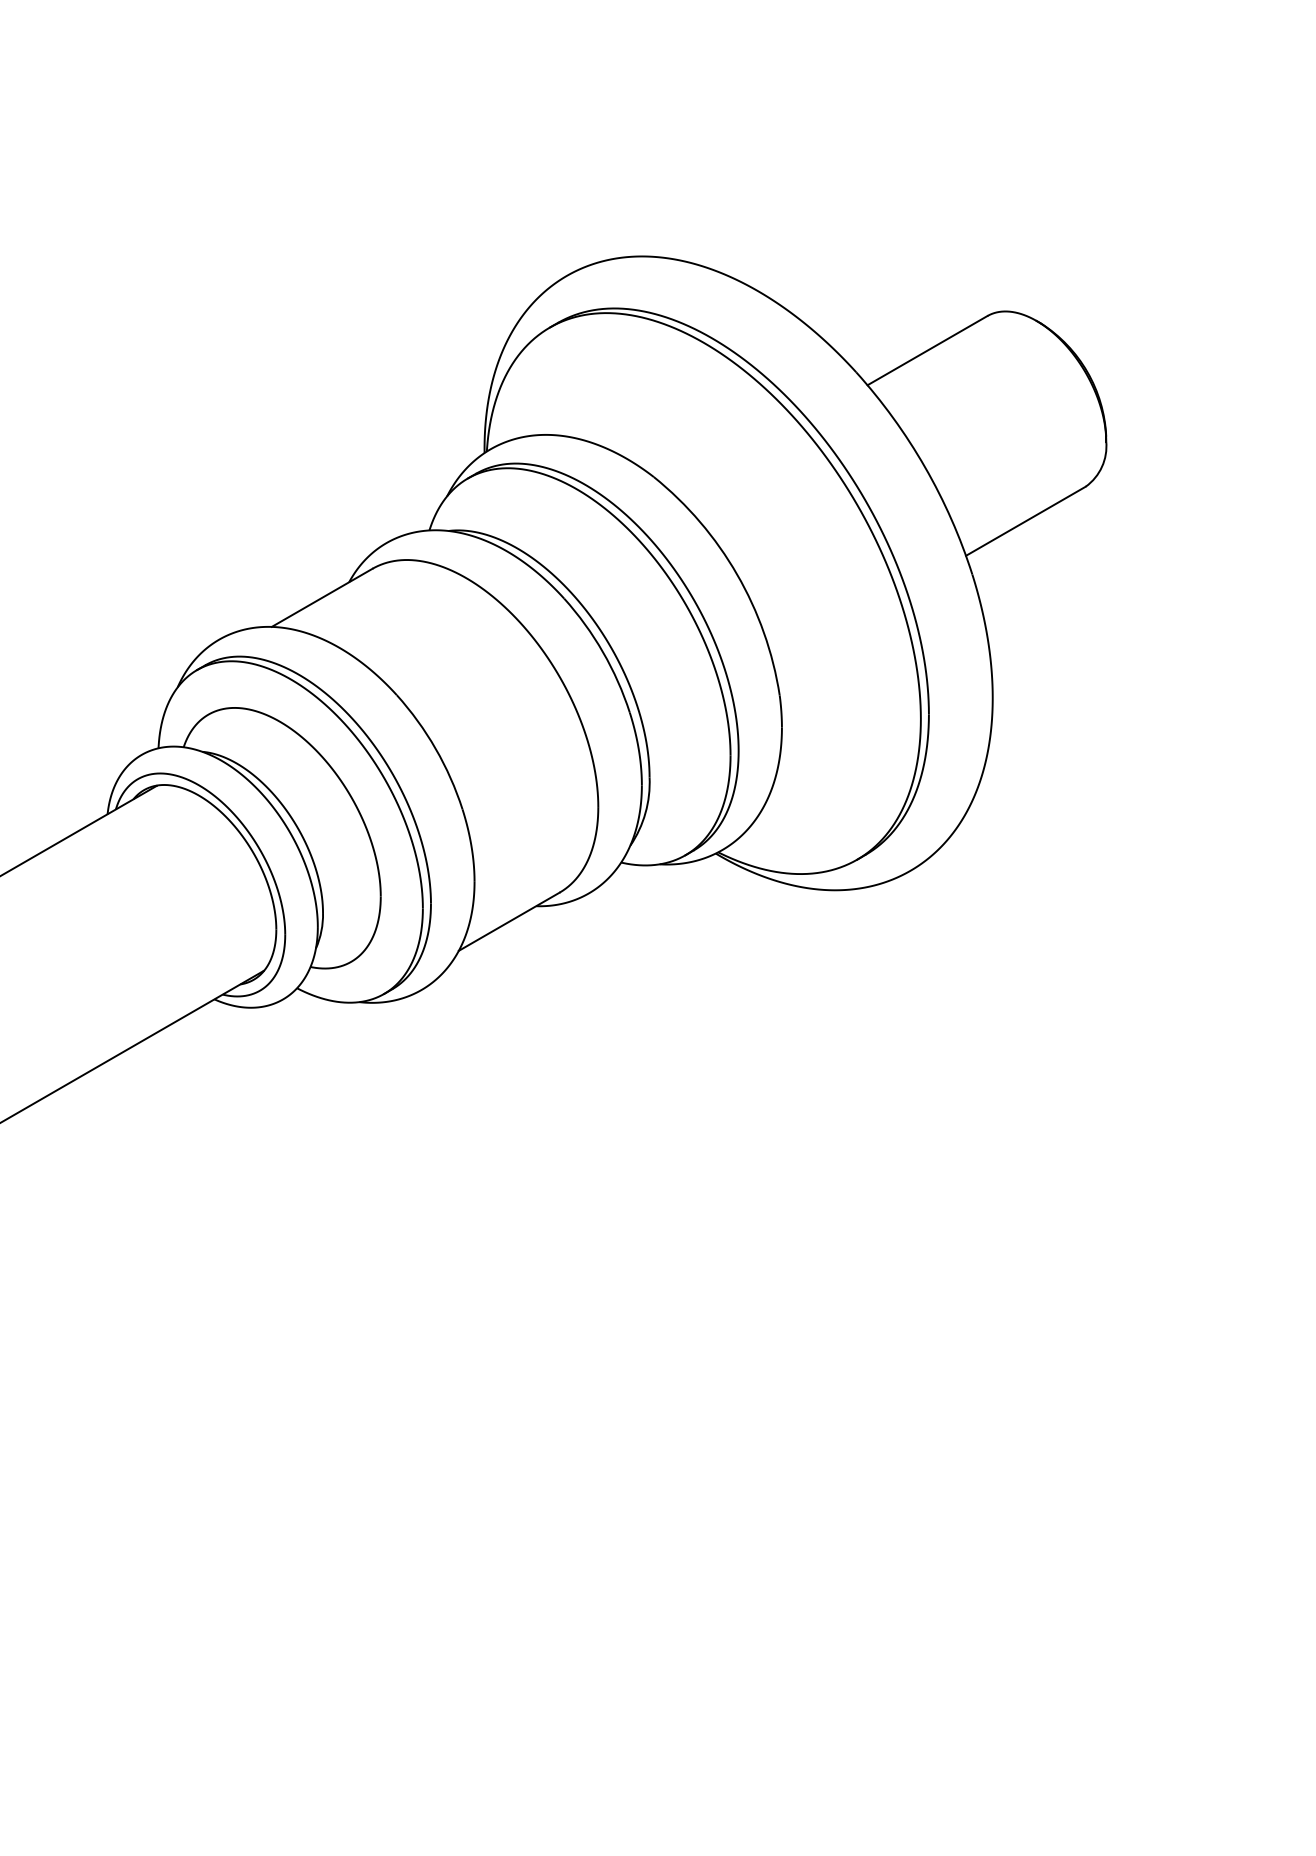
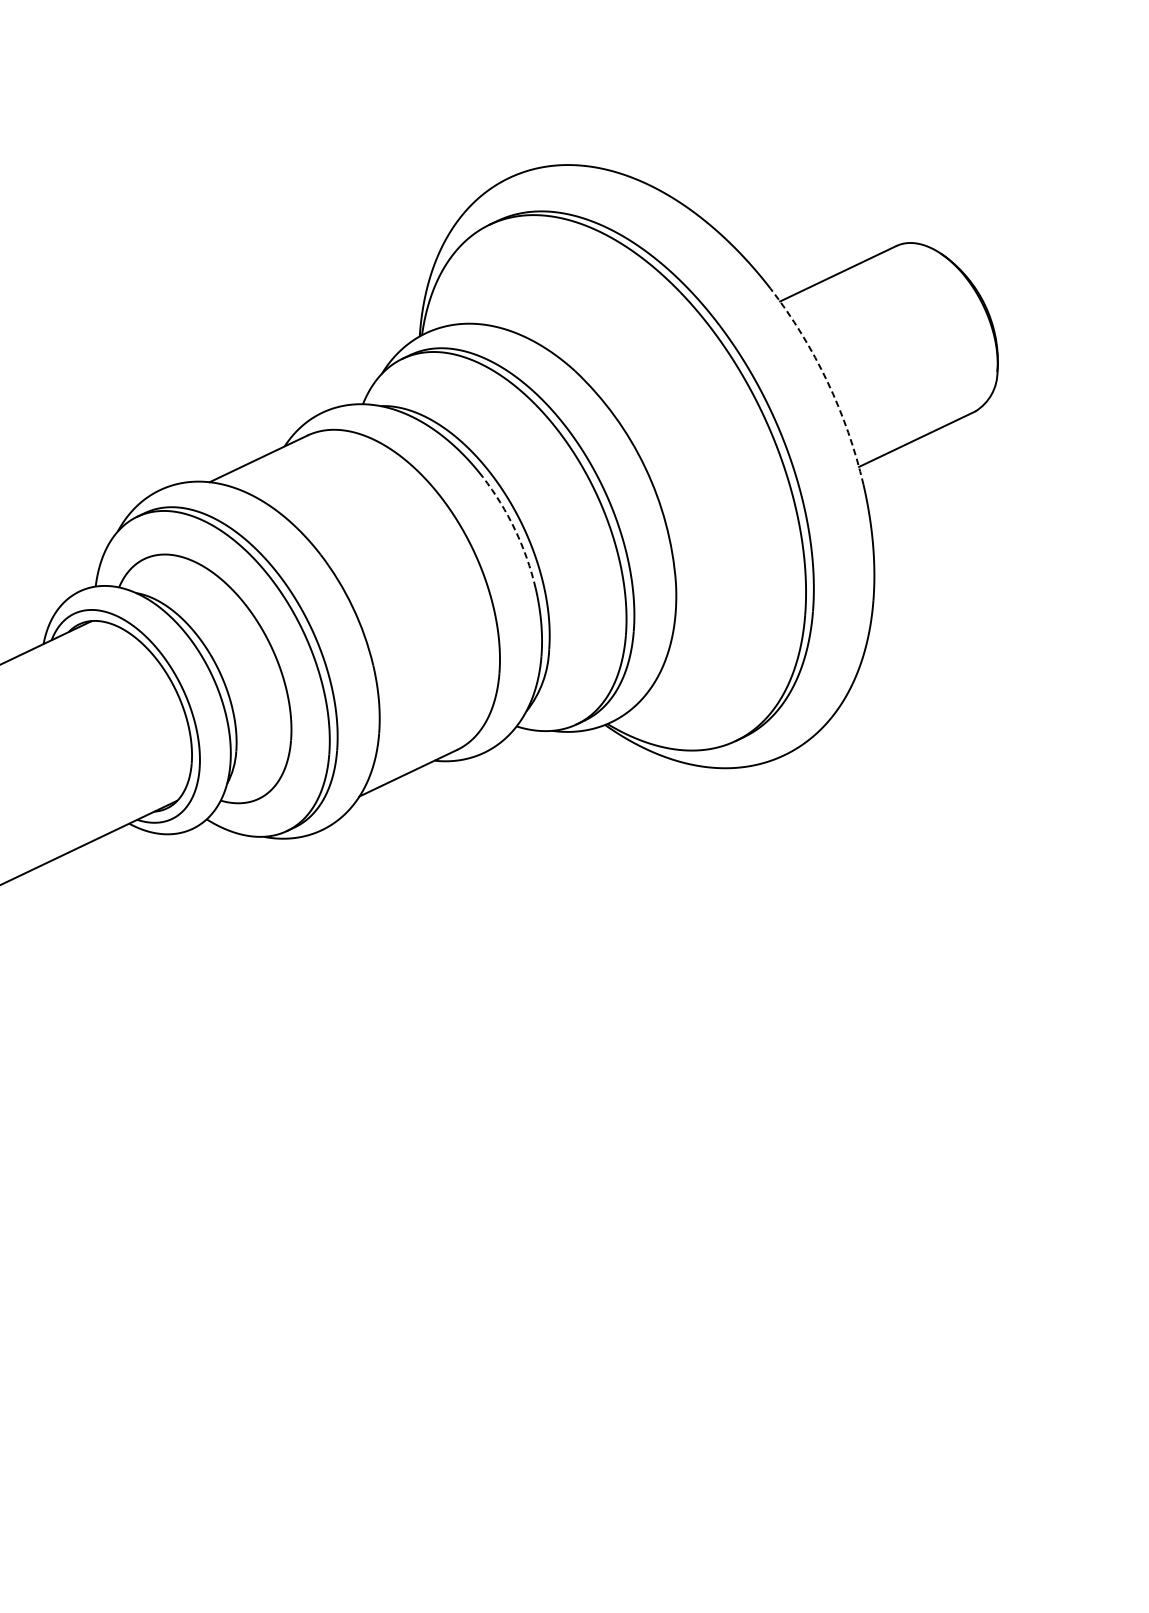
arc: (925, 467) -> (827, 382), solid -> dashed
arc: (603, 652) -> (515, 530), solid -> dashed

